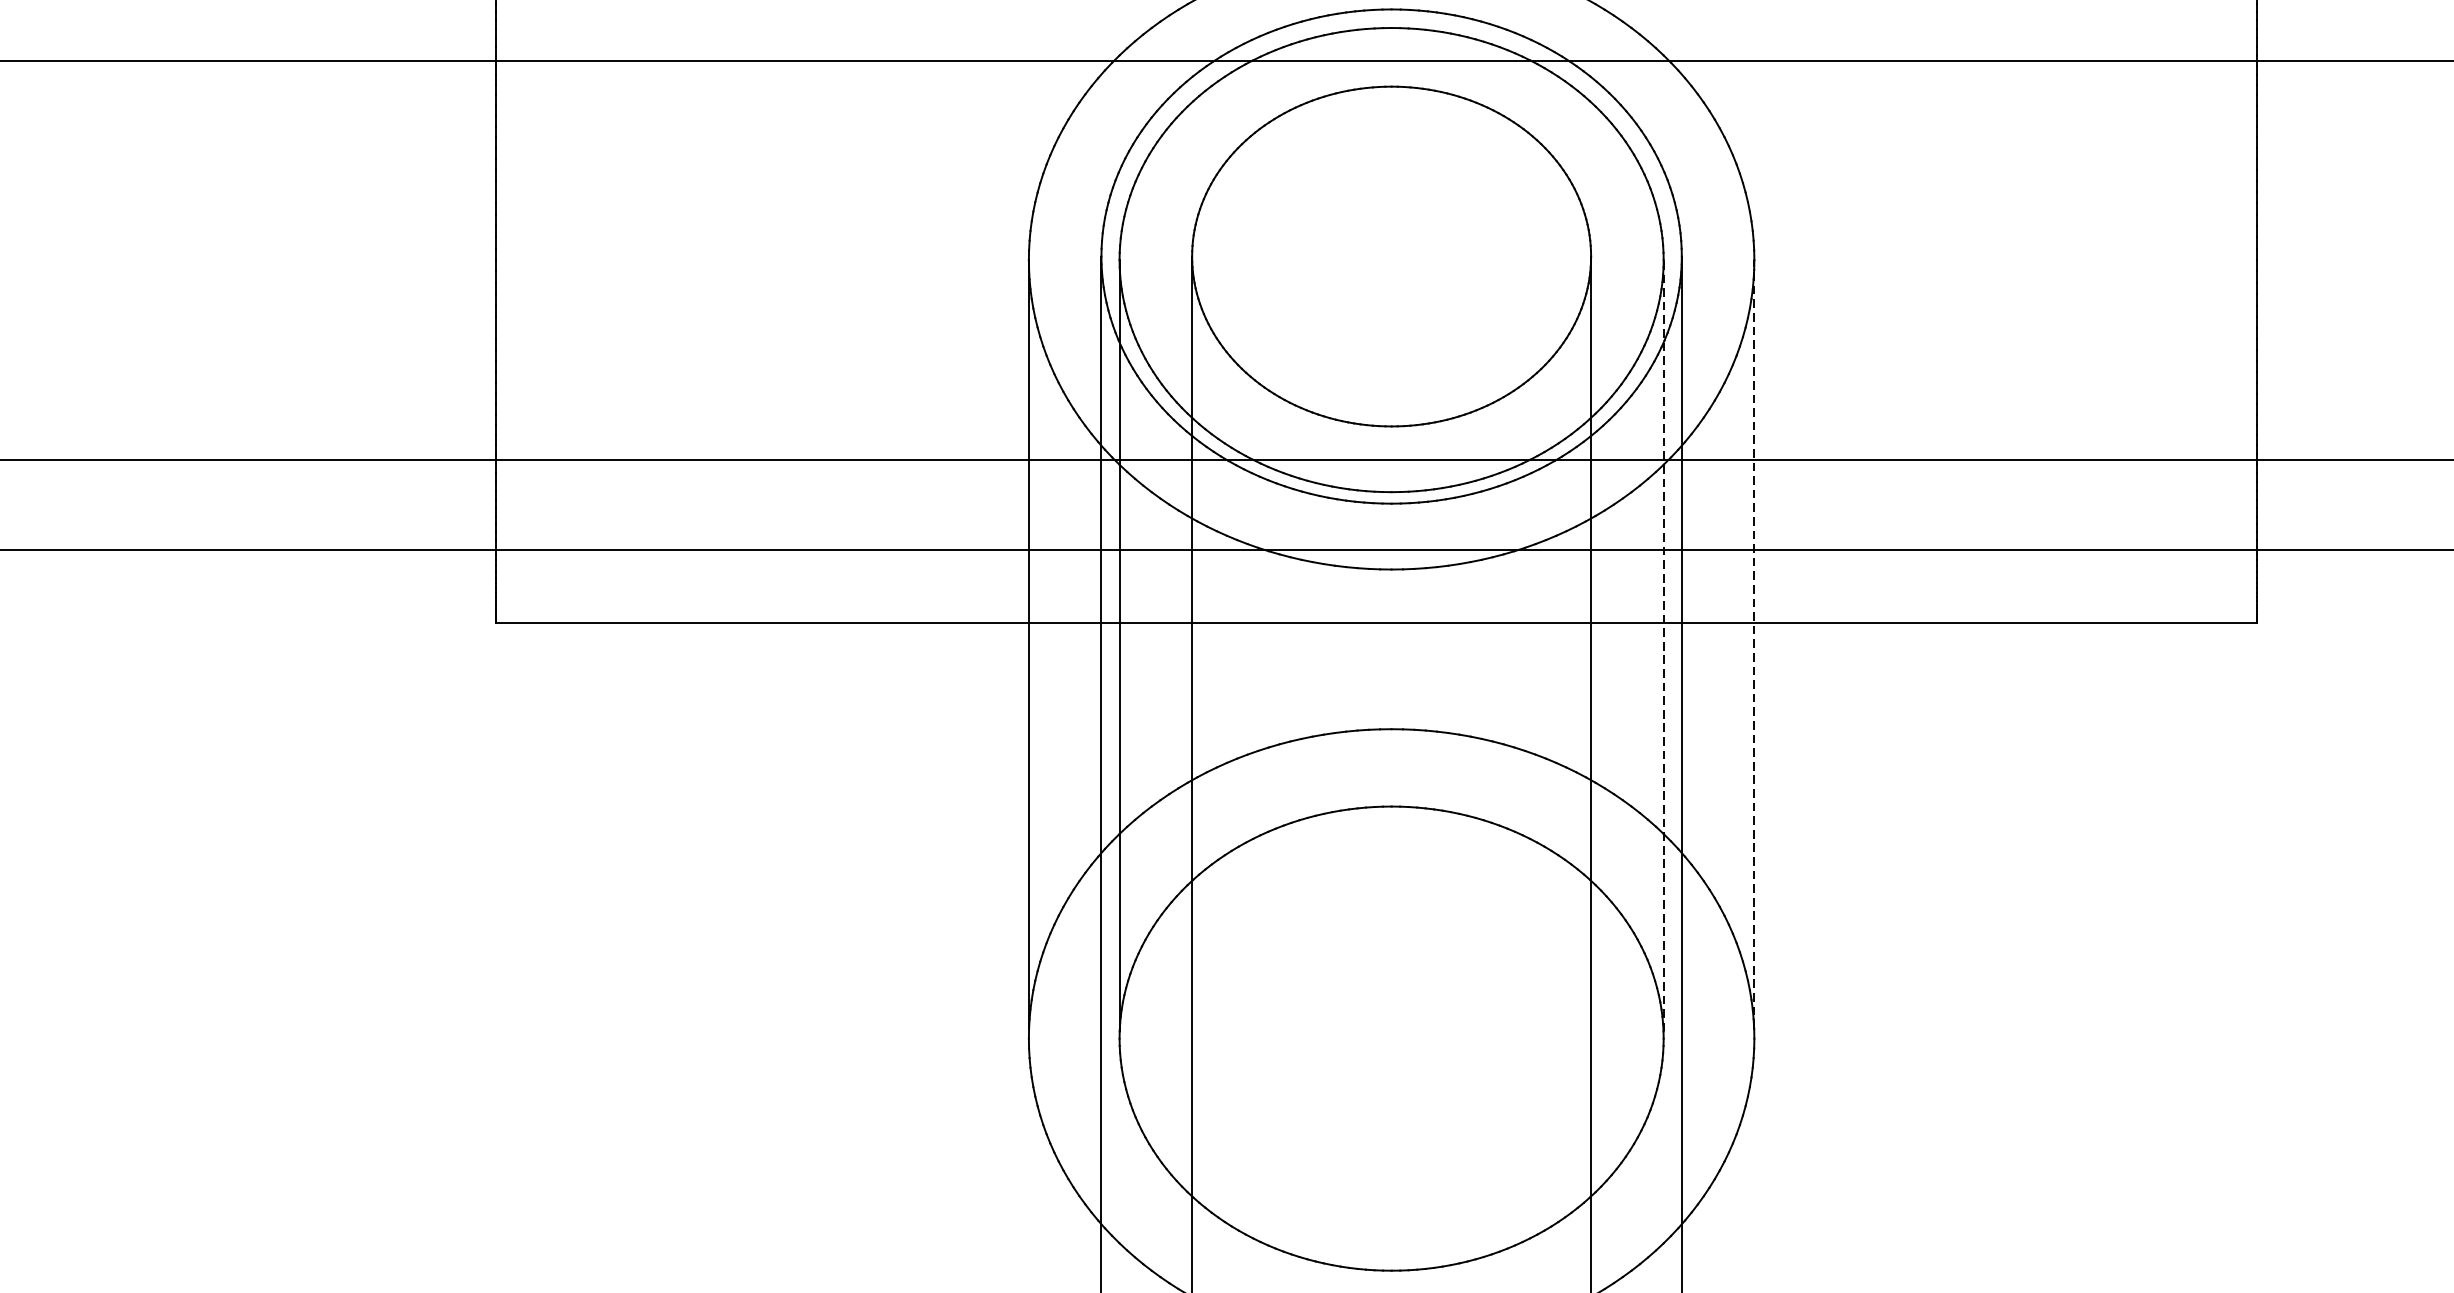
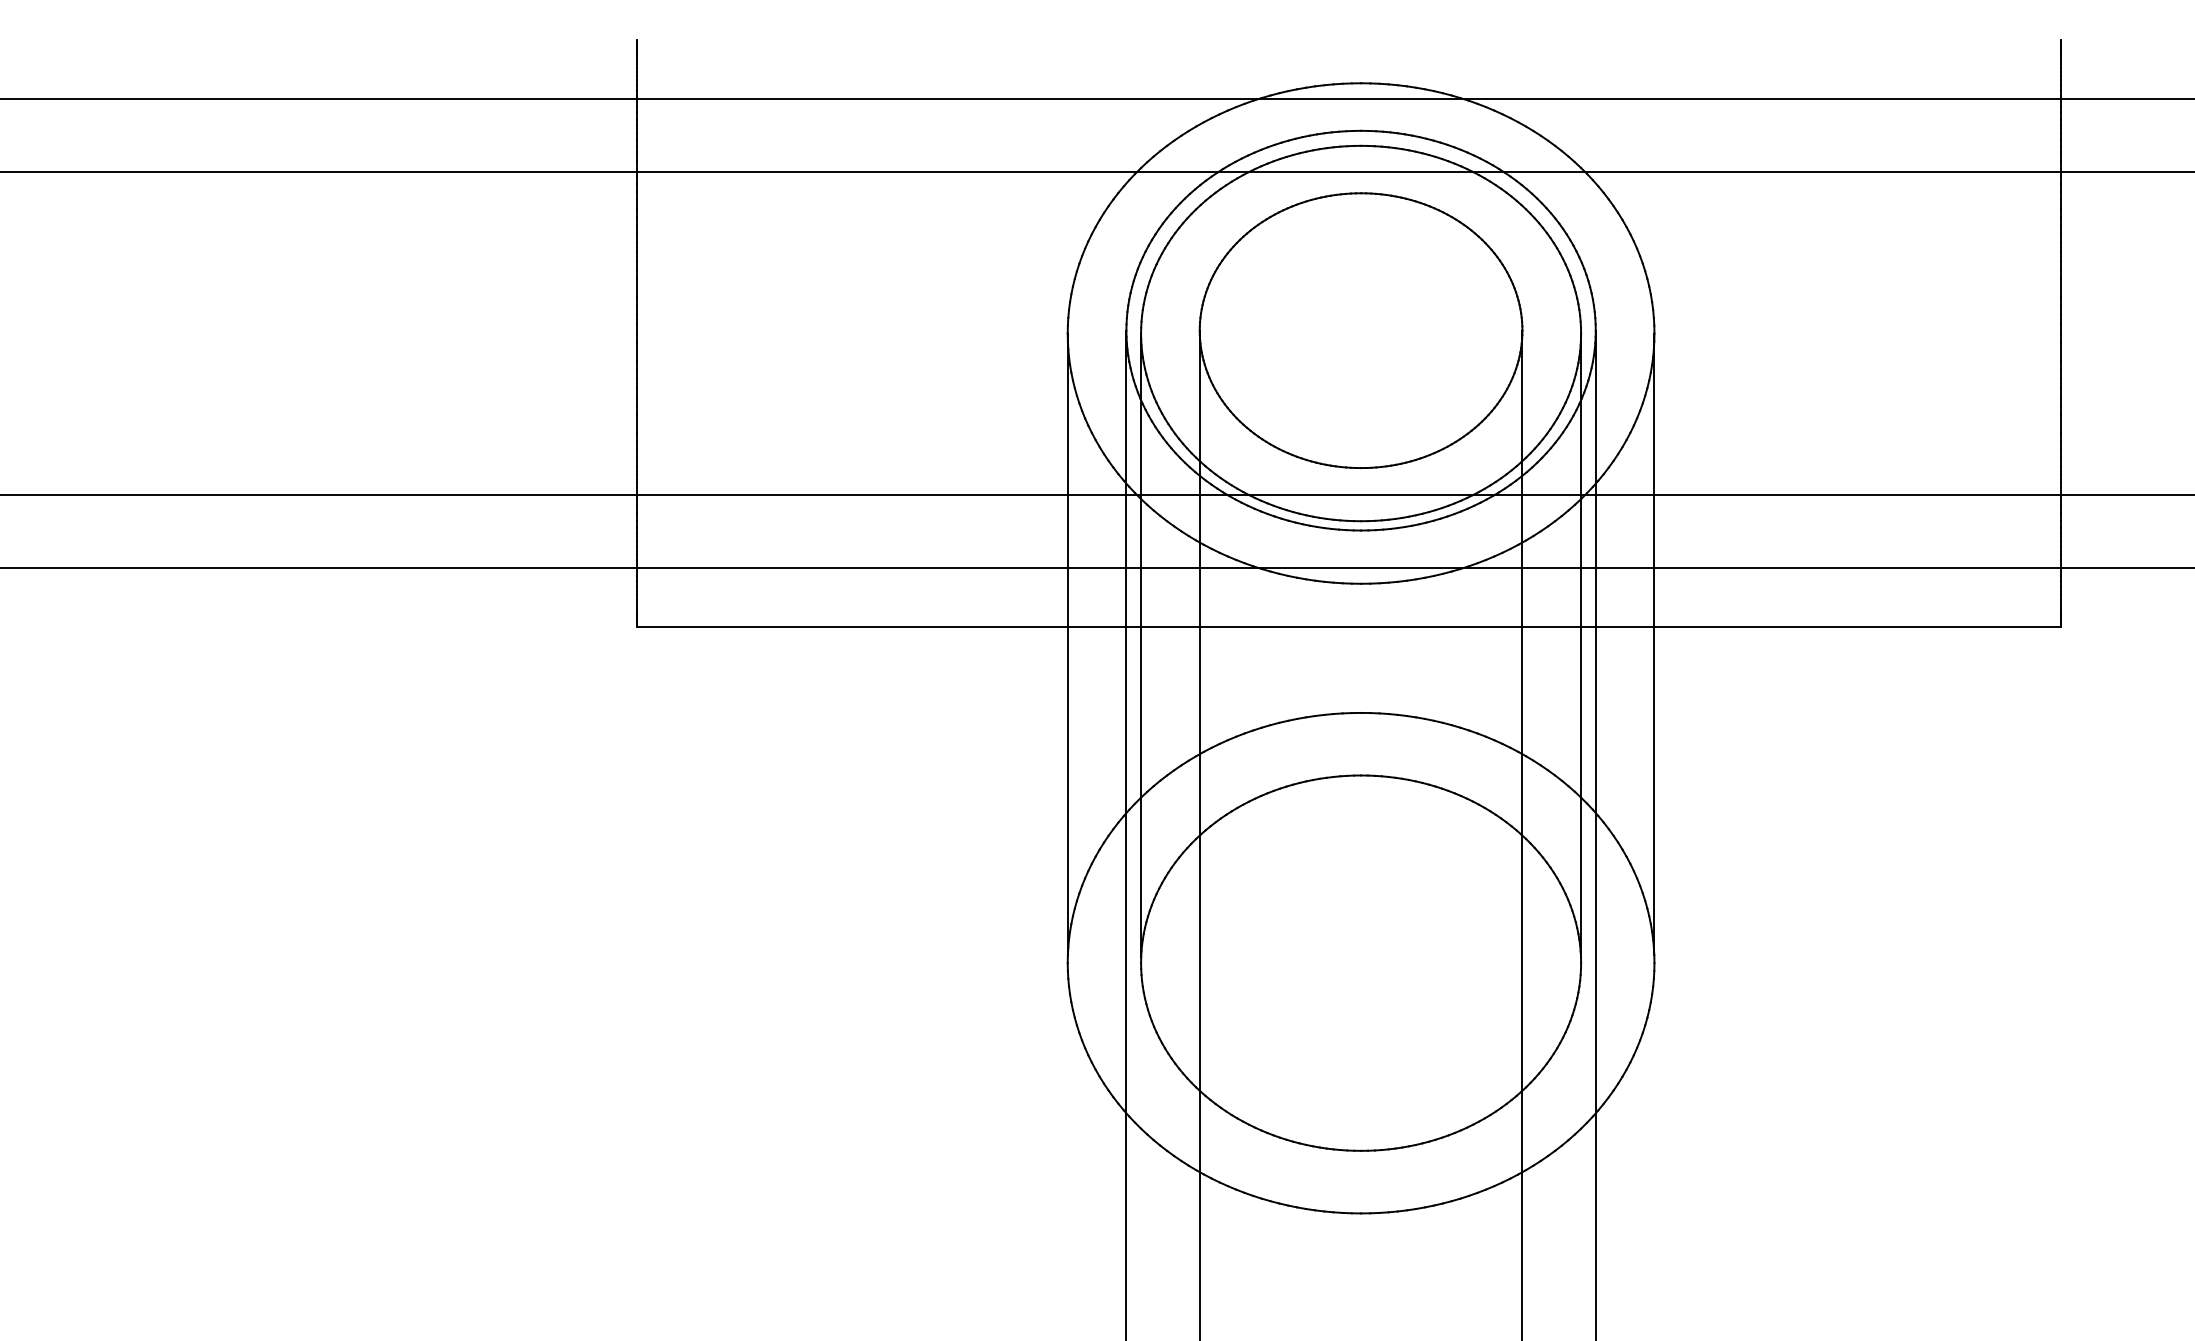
line: (1754, 644) -> (1654, 644), dashed -> solid
line: (1664, 645) -> (1581, 645), dashed -> solid

